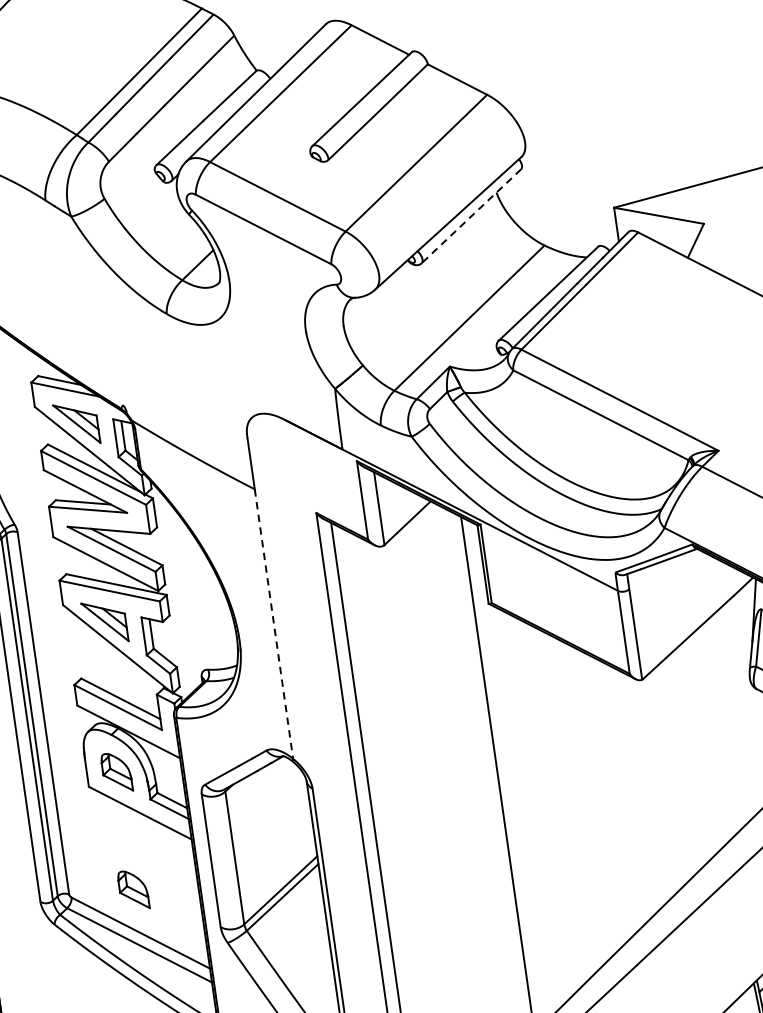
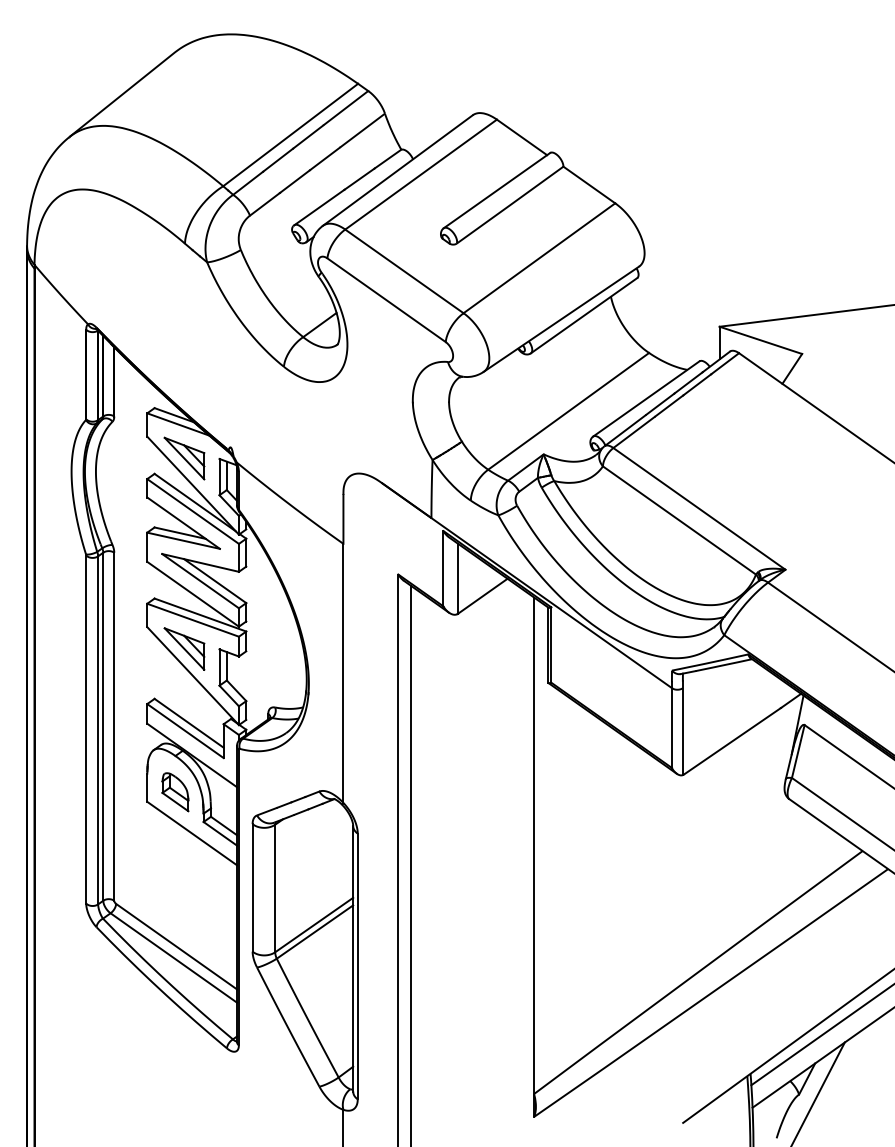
line: (470, 217) -> (583, 316), dashed -> solid
line: (274, 624) -> (343, 673), dashed -> solid
part: (133, 890) -> (175, 905), removed

